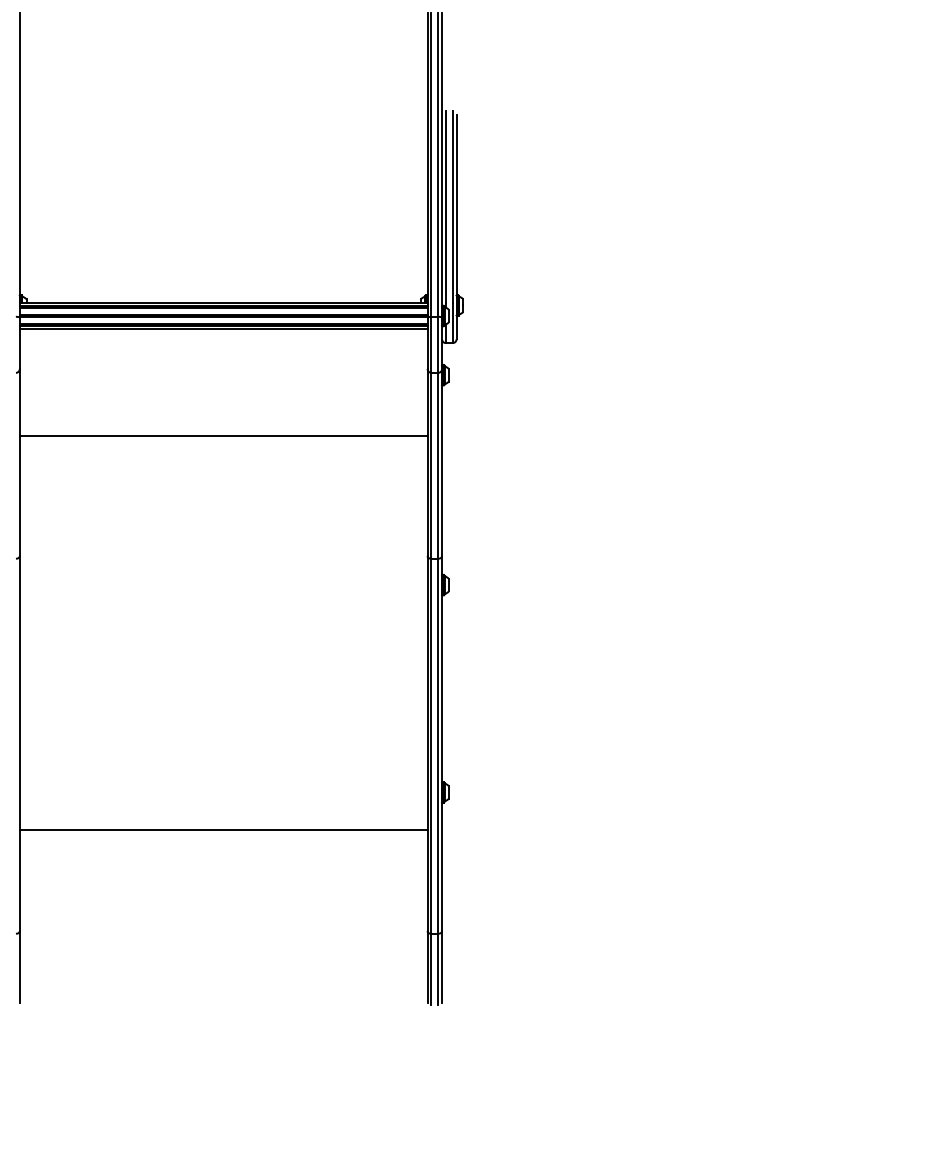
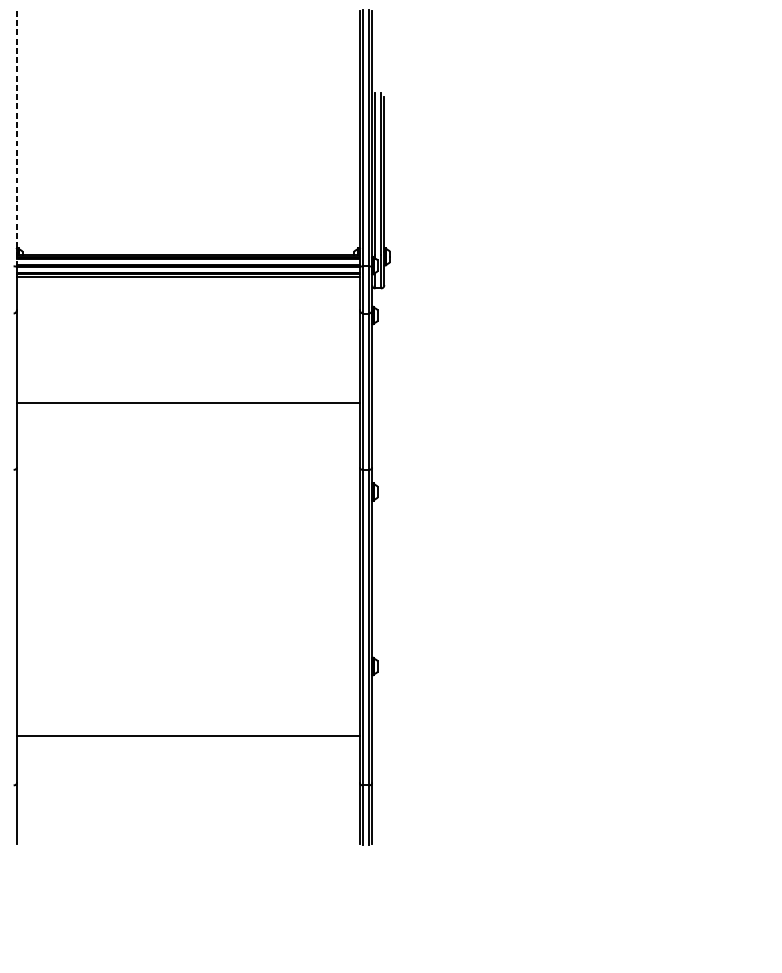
line: (19, 165) -> (16, 139), solid -> dashed
line: (223, 435) -> (188, 402), moved
line: (223, 829) -> (188, 736), moved

